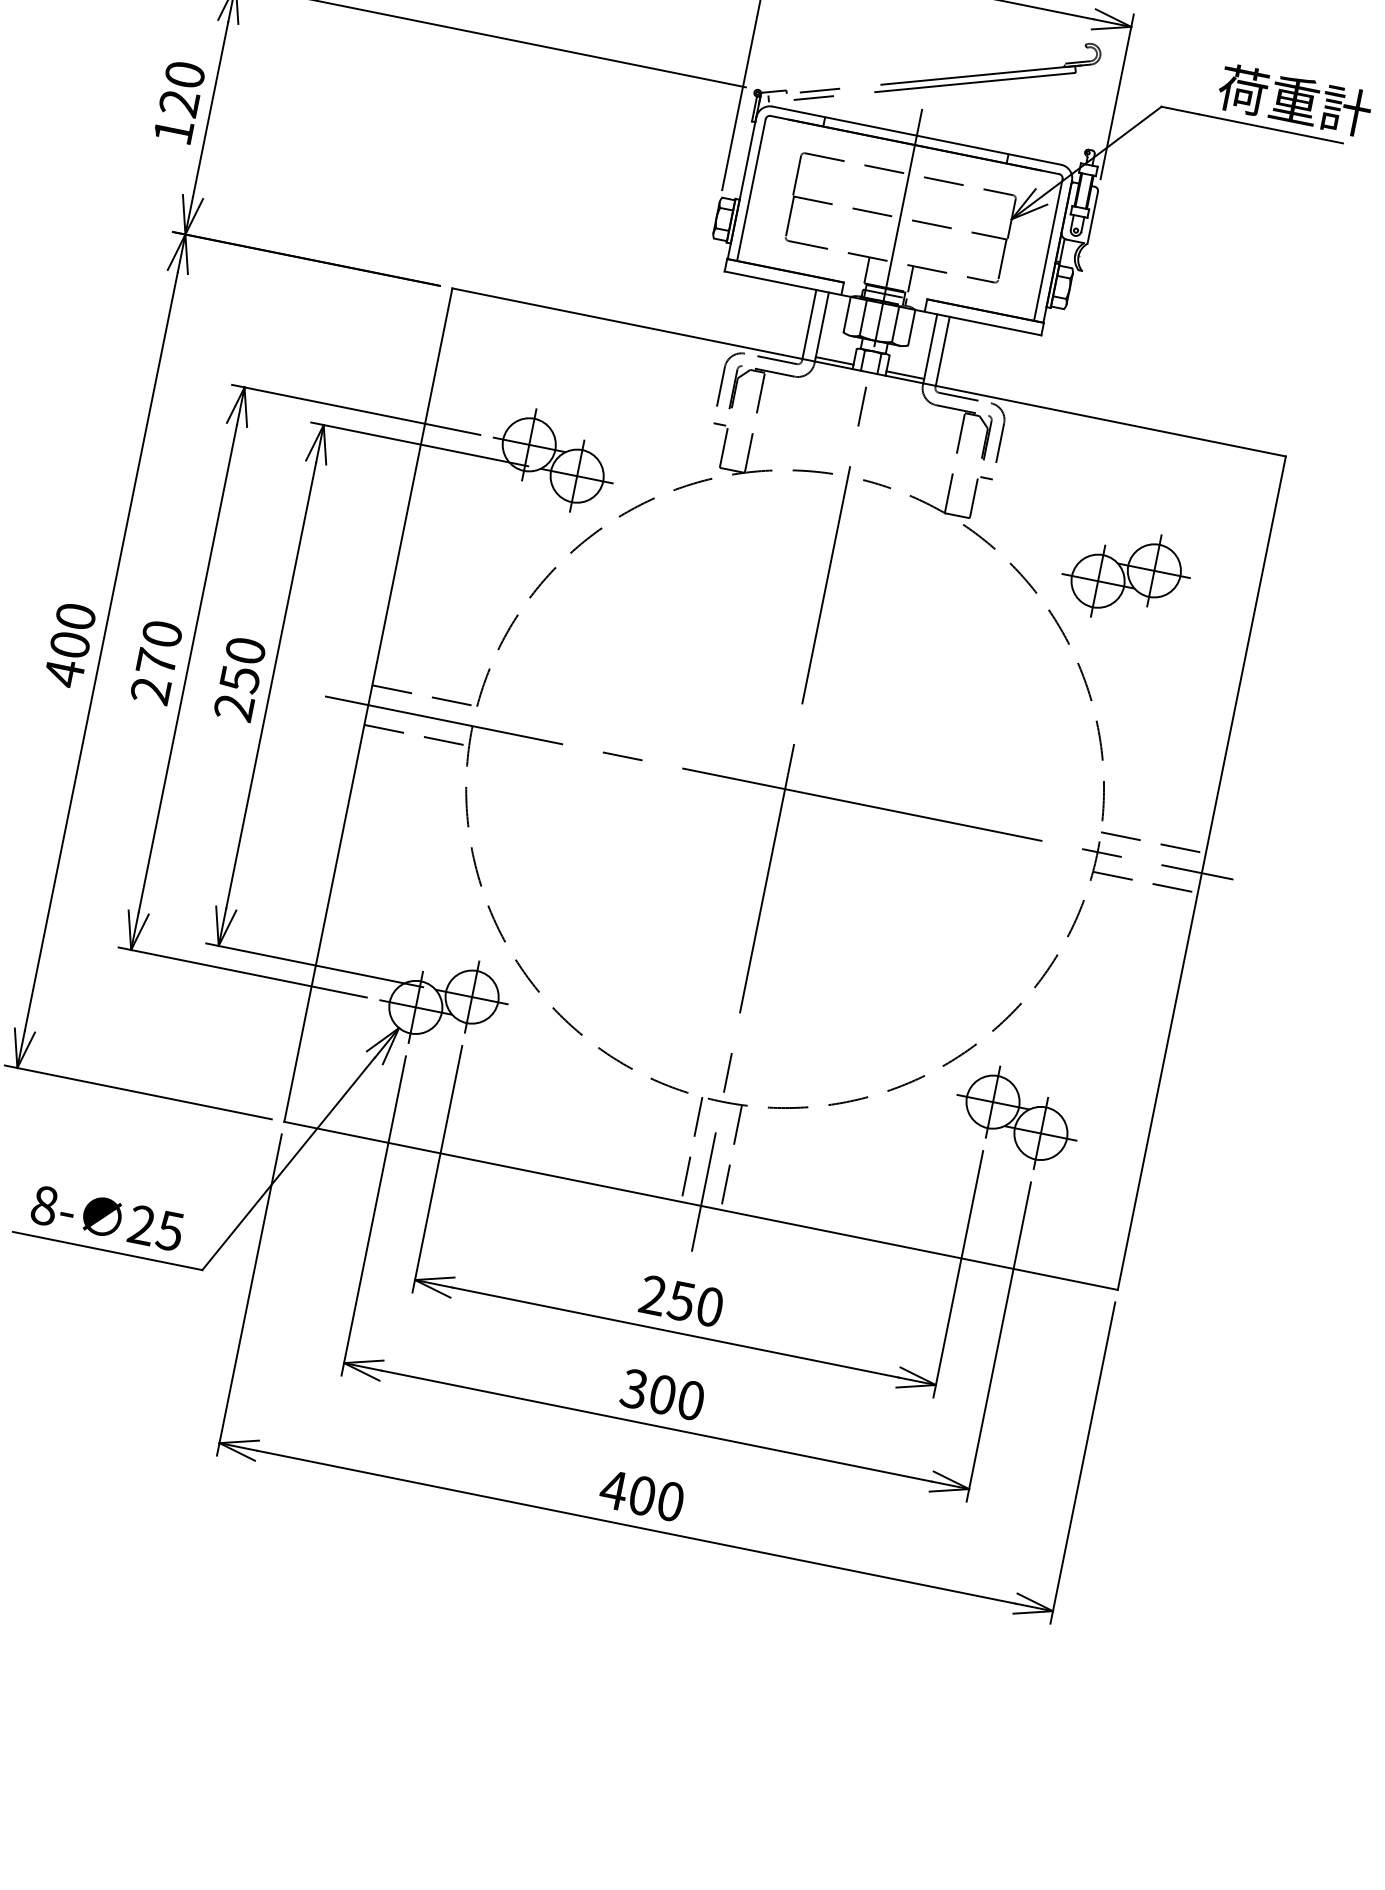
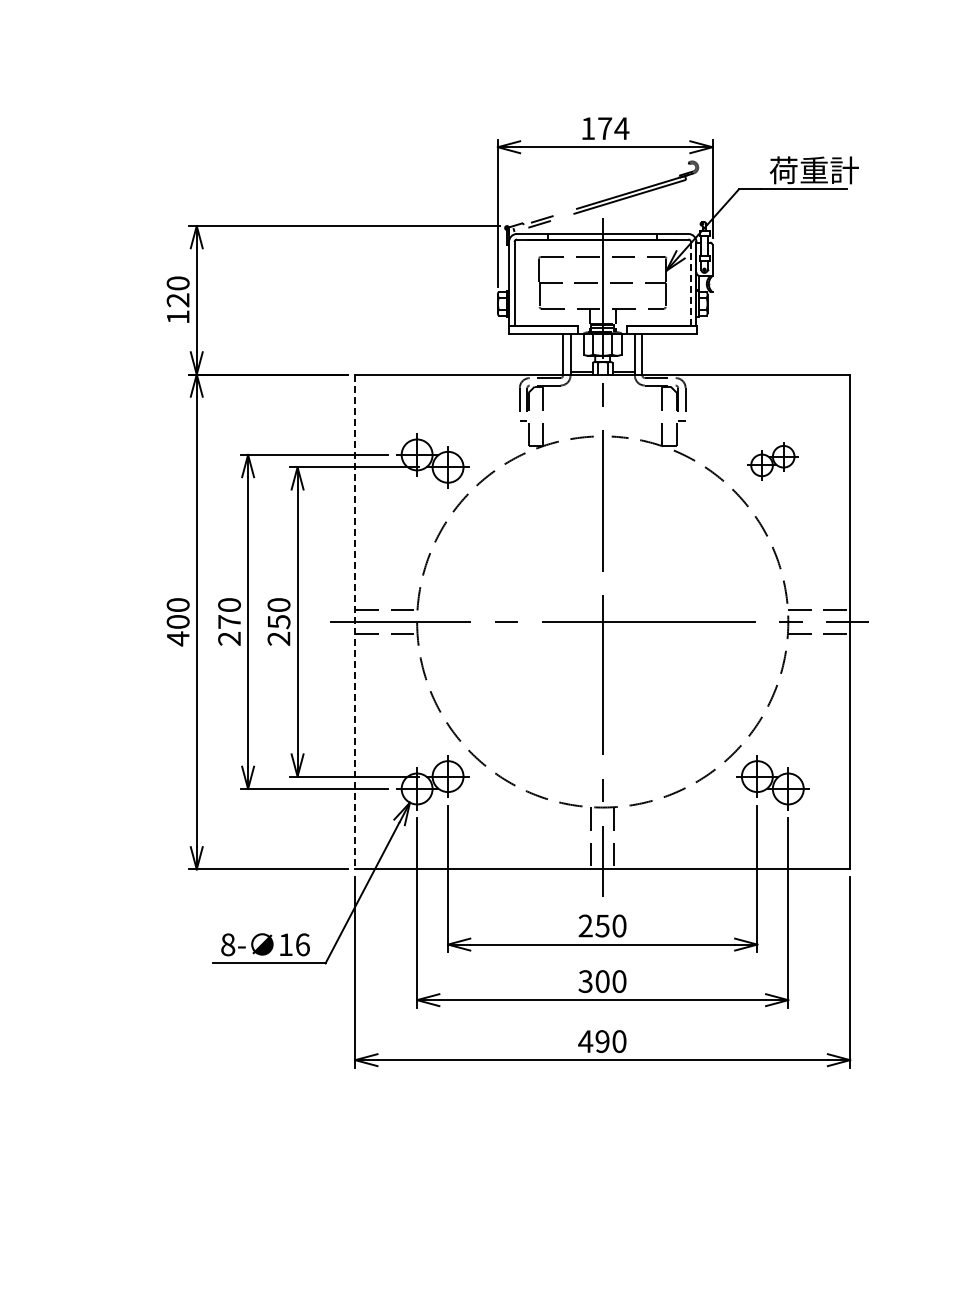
line: (1047, 250) -> (690, 284), solid -> dashed
part: (1125, 574) -> (772, 460), size x0.7
line: (368, 706) -> (355, 622), solid -> dashed
text: (156, 1227) -> (294, 944), 25 -> 16
text: (642, 1495) -> (602, 1041), 400 -> 490

